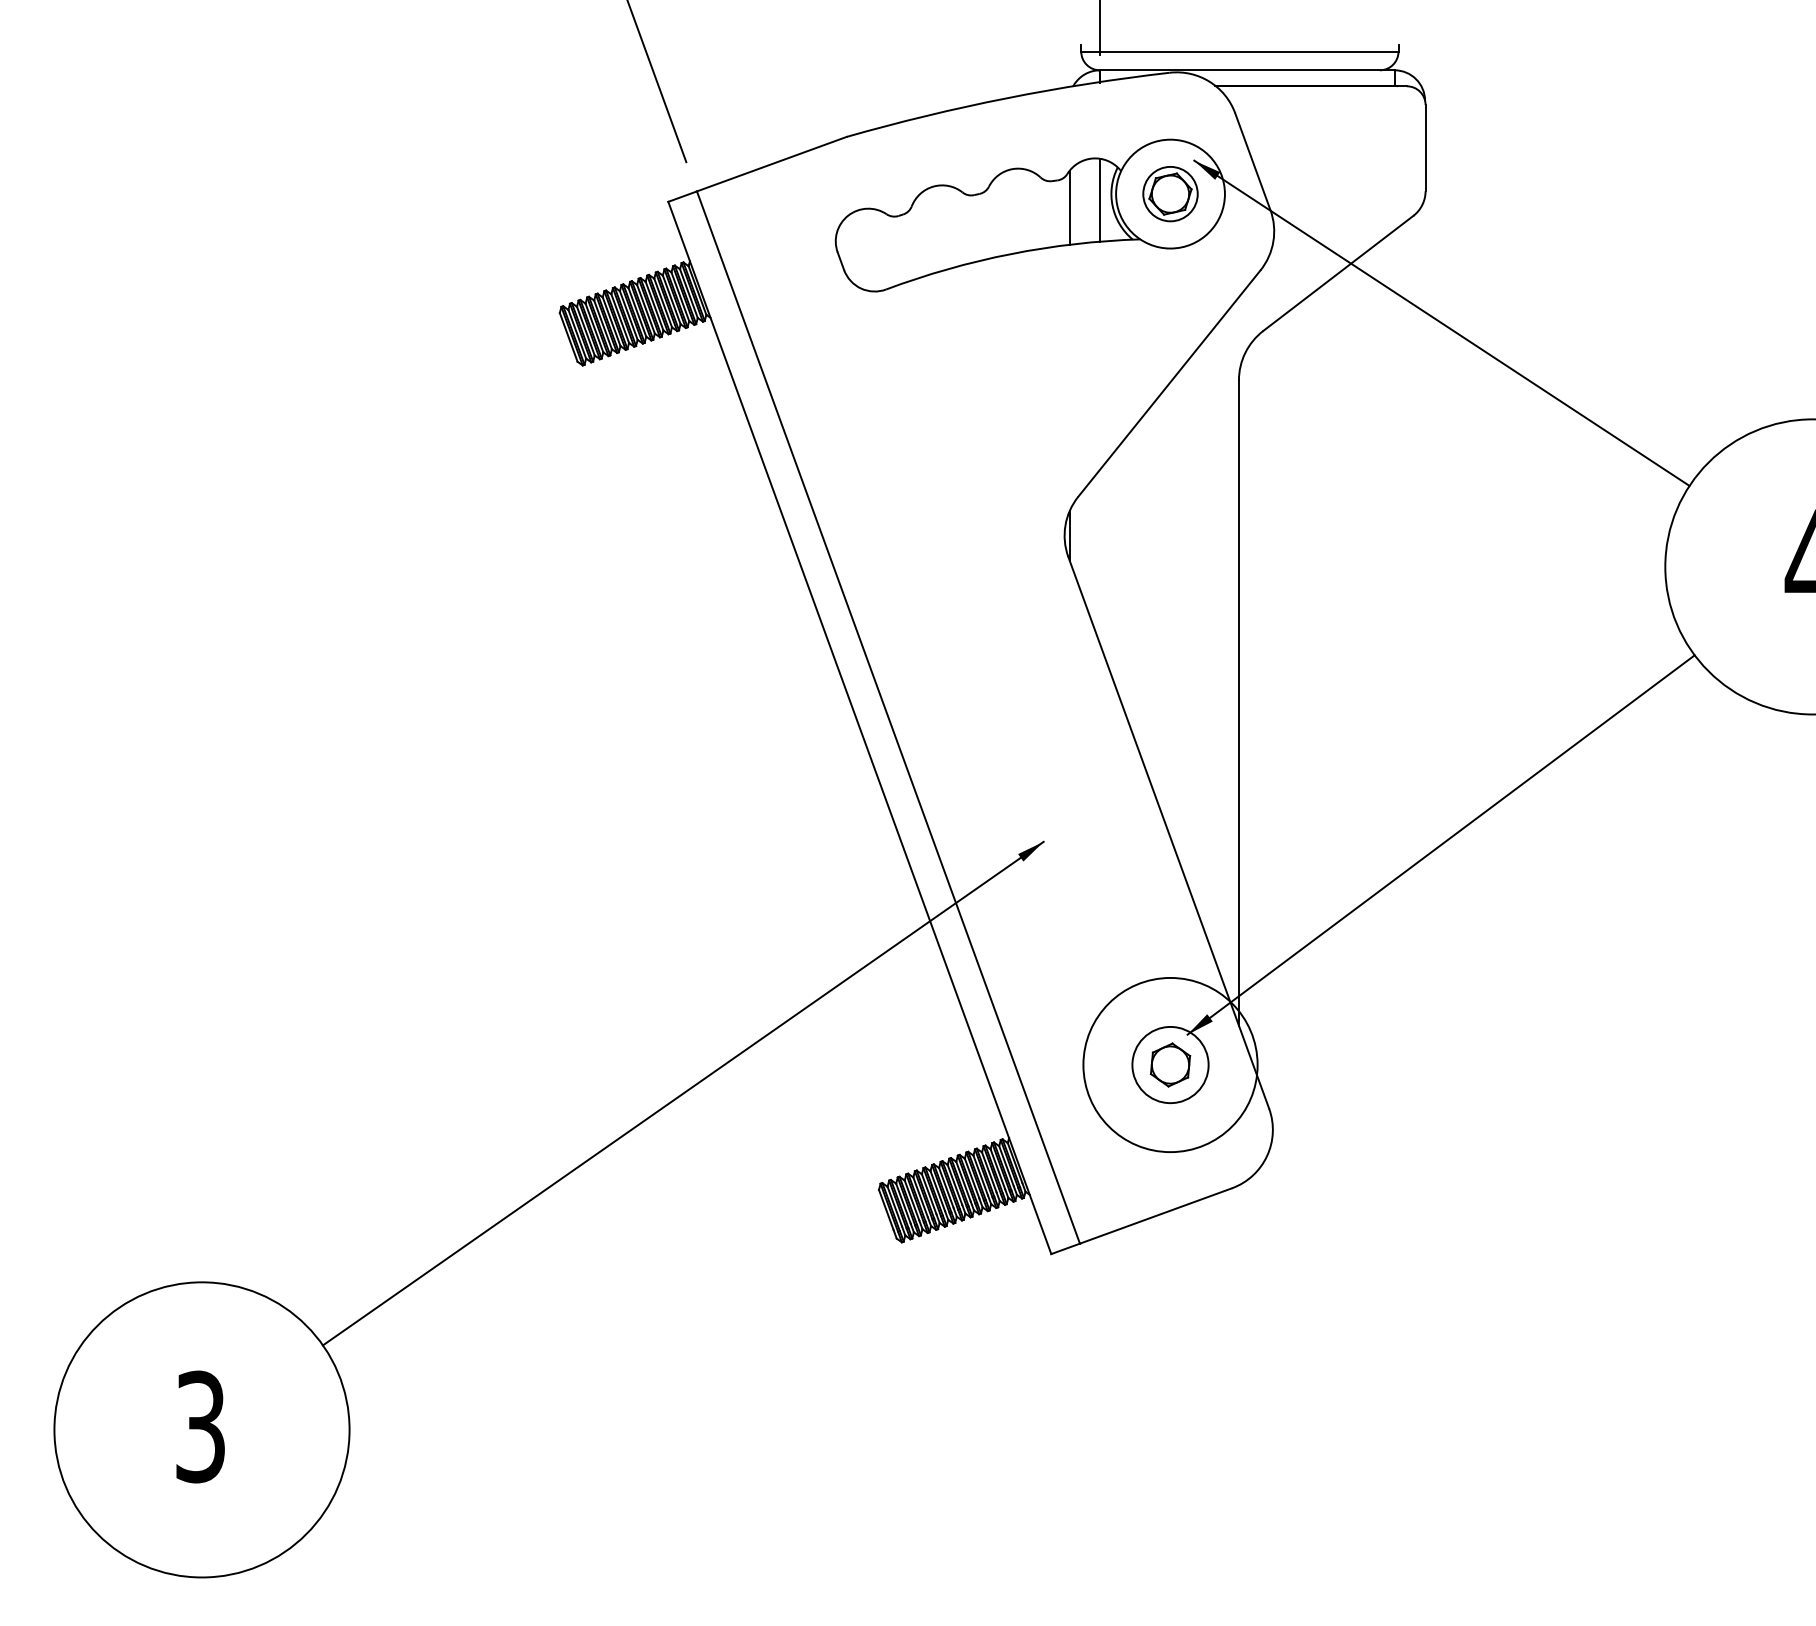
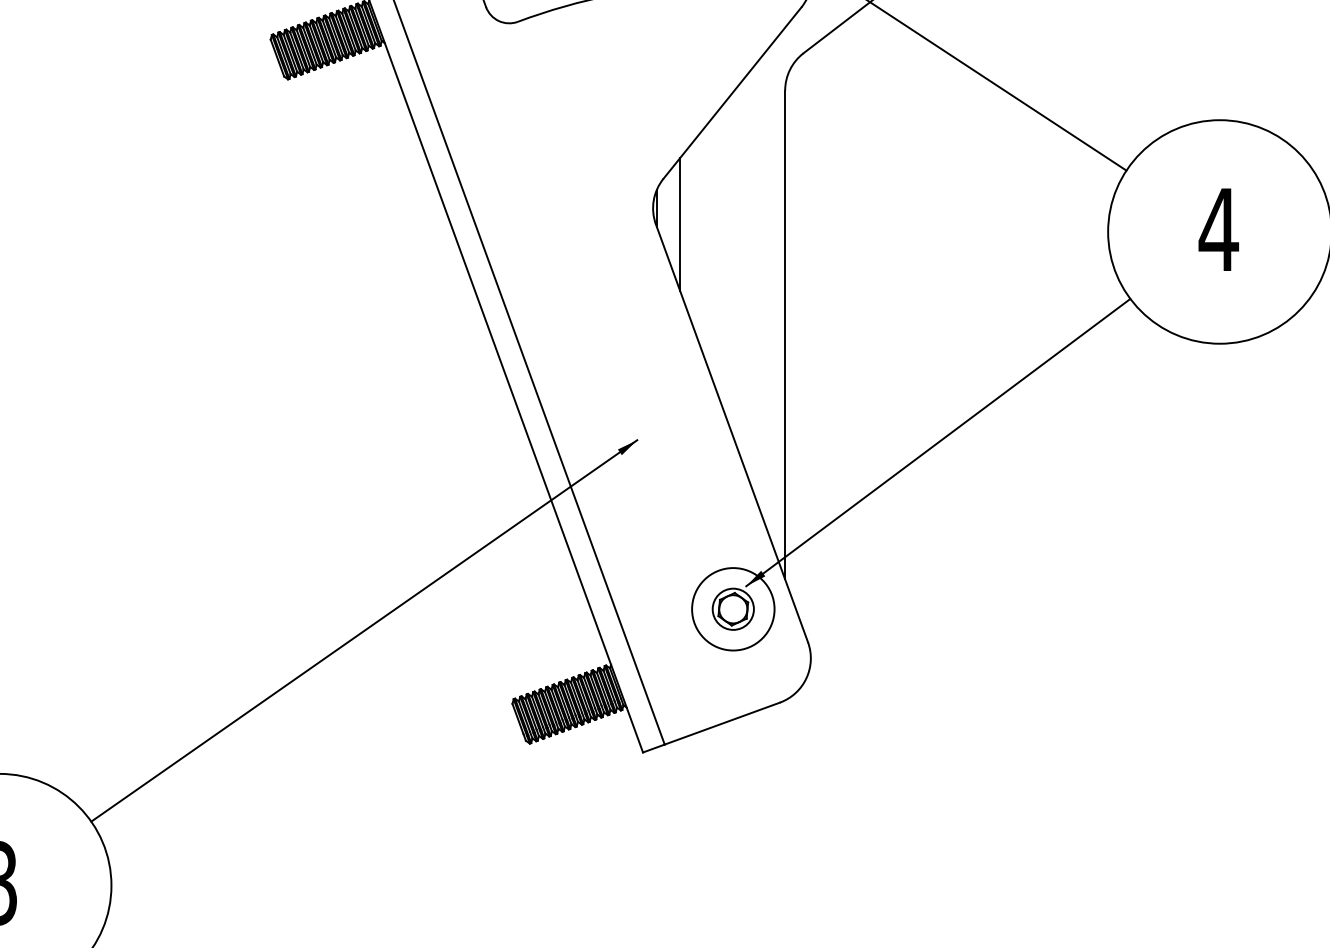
line: (1100, 556) -> (680, 224), added
circle: (1170, 1064) -> (733, 608), size x0.62
circle: (1170, 1064) -> (733, 608), size x0.71

